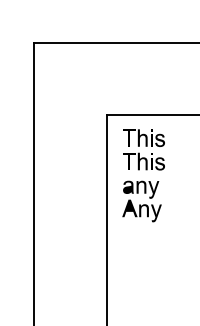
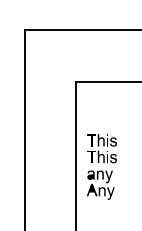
part: (143, 175) -> (101, 166), moved

